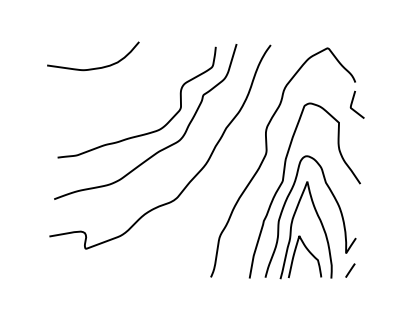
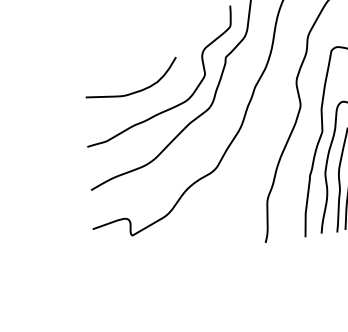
curve: (95, 67) -> (135, 91), moved

